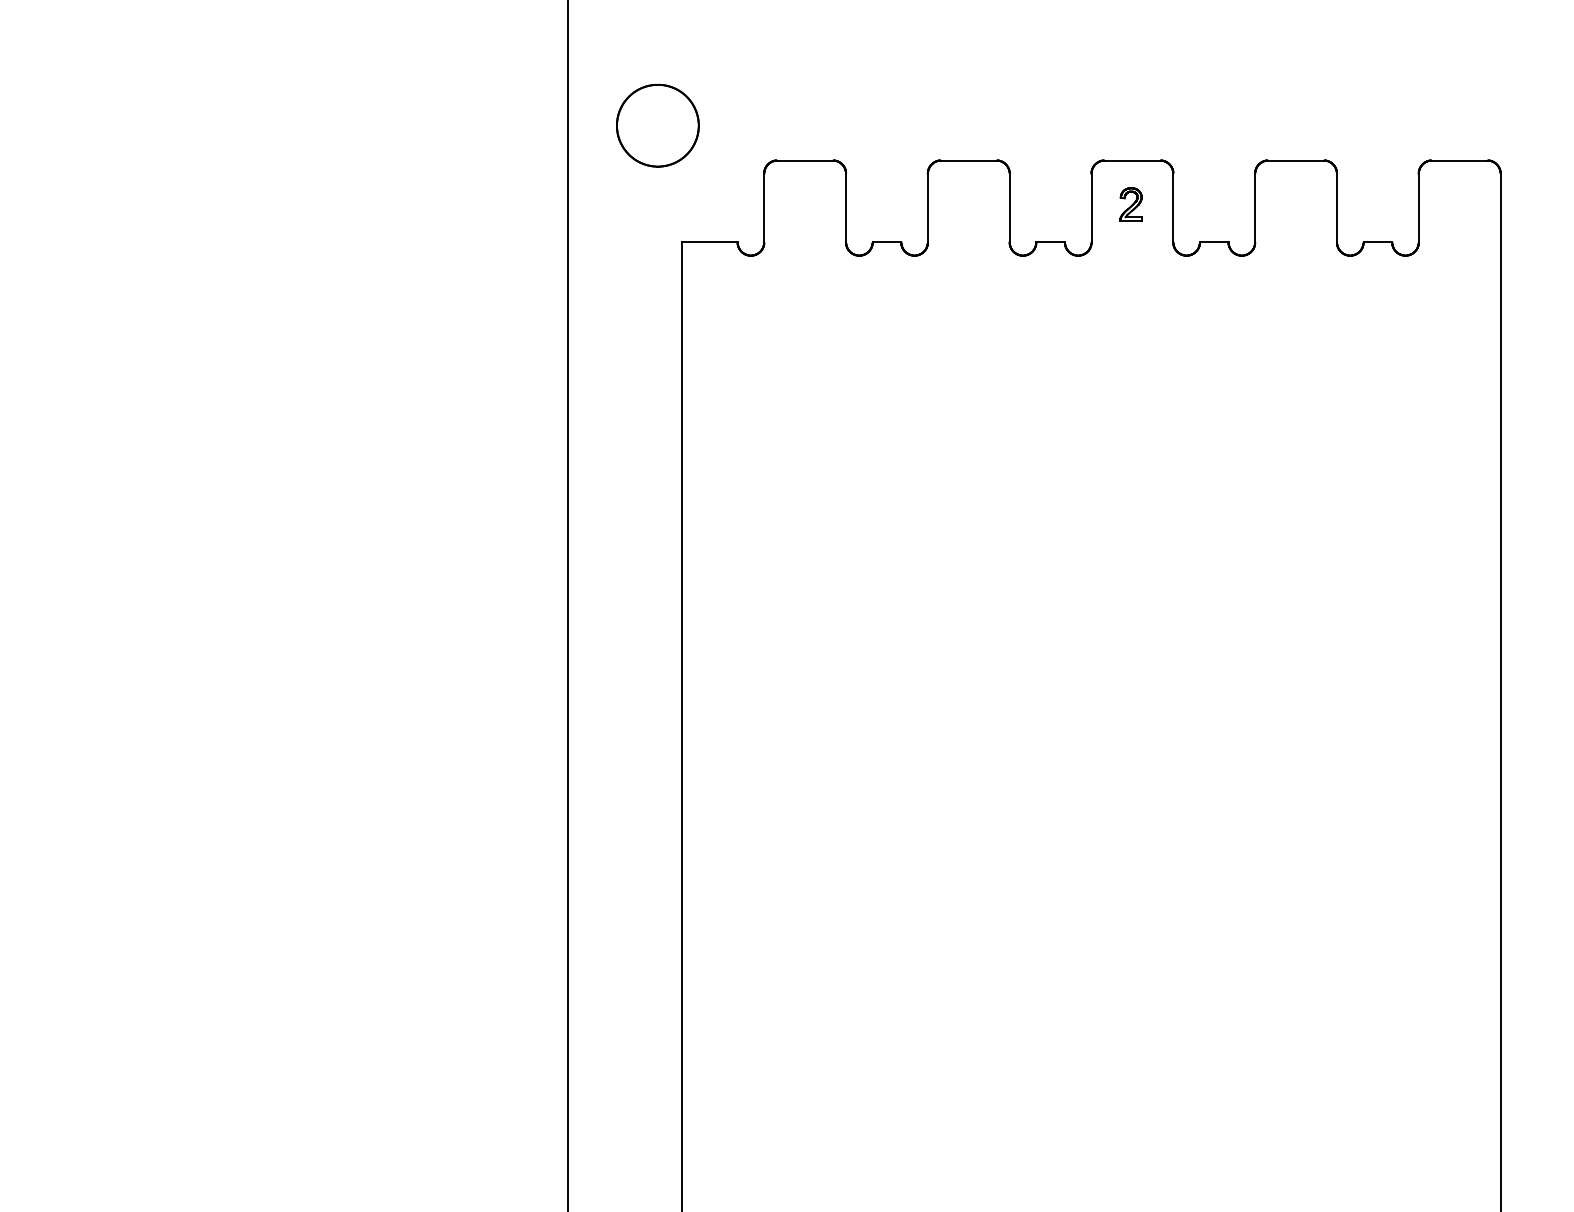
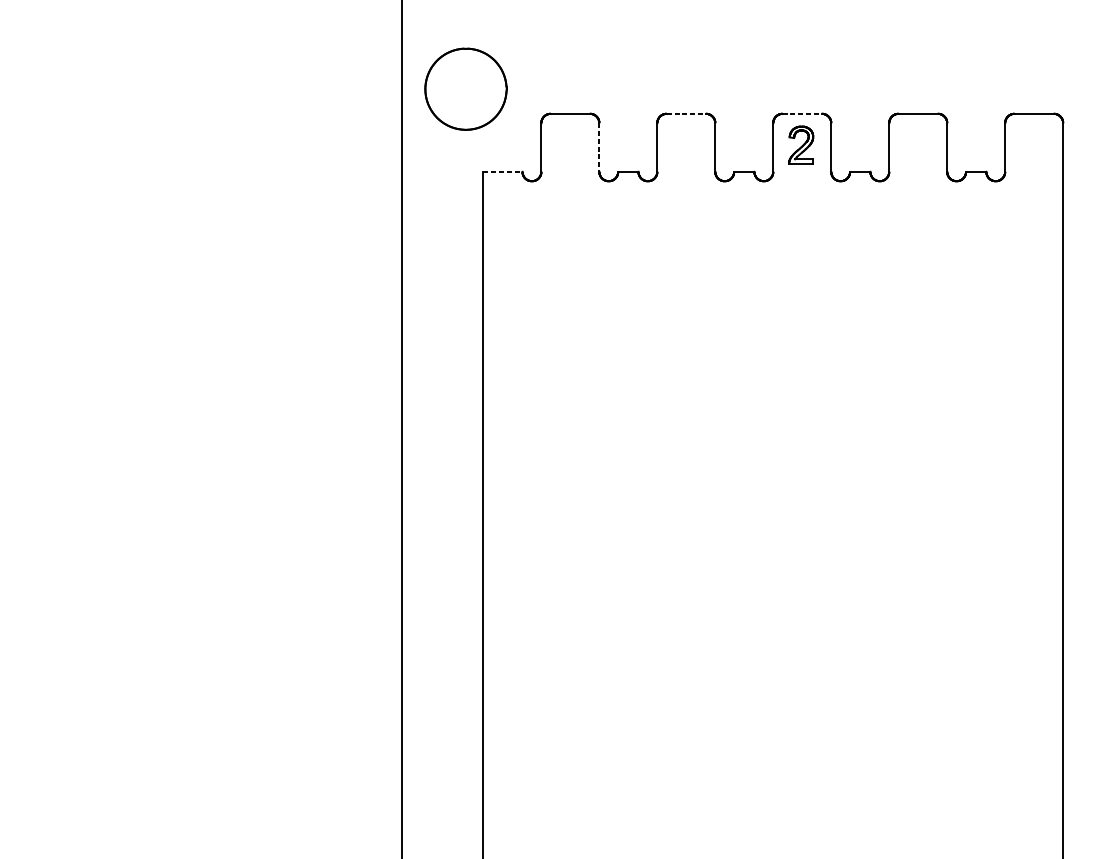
part: (657, 125) -> (465, 89), size x1.4
line: (968, 160) -> (686, 113), solid -> dashed
line: (1132, 160) -> (802, 113), solid -> dashed
part: (1130, 204) -> (800, 144), size x1.6
line: (846, 208) -> (599, 147), solid -> dashed
line: (710, 242) -> (503, 171), solid -> dashed

